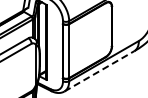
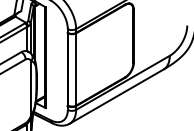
line: (99, 71) -> (116, 96), dashed -> solid

